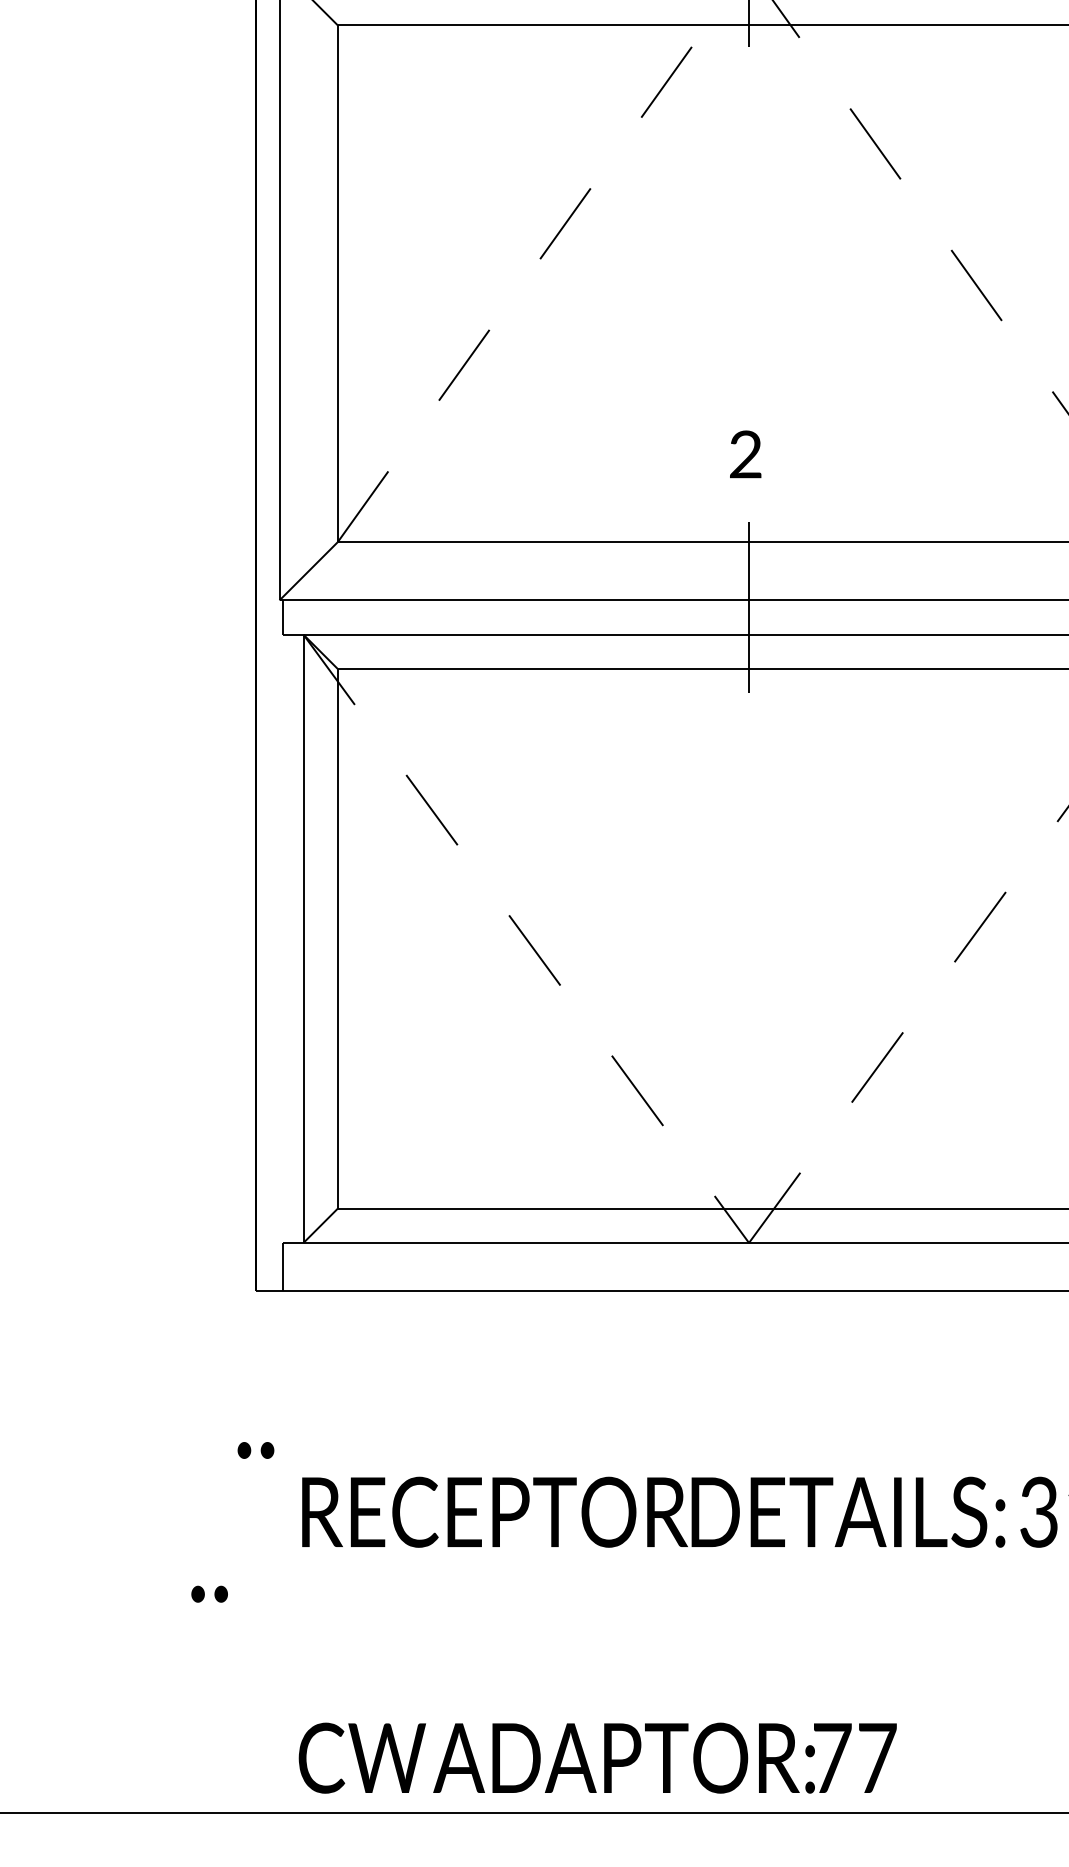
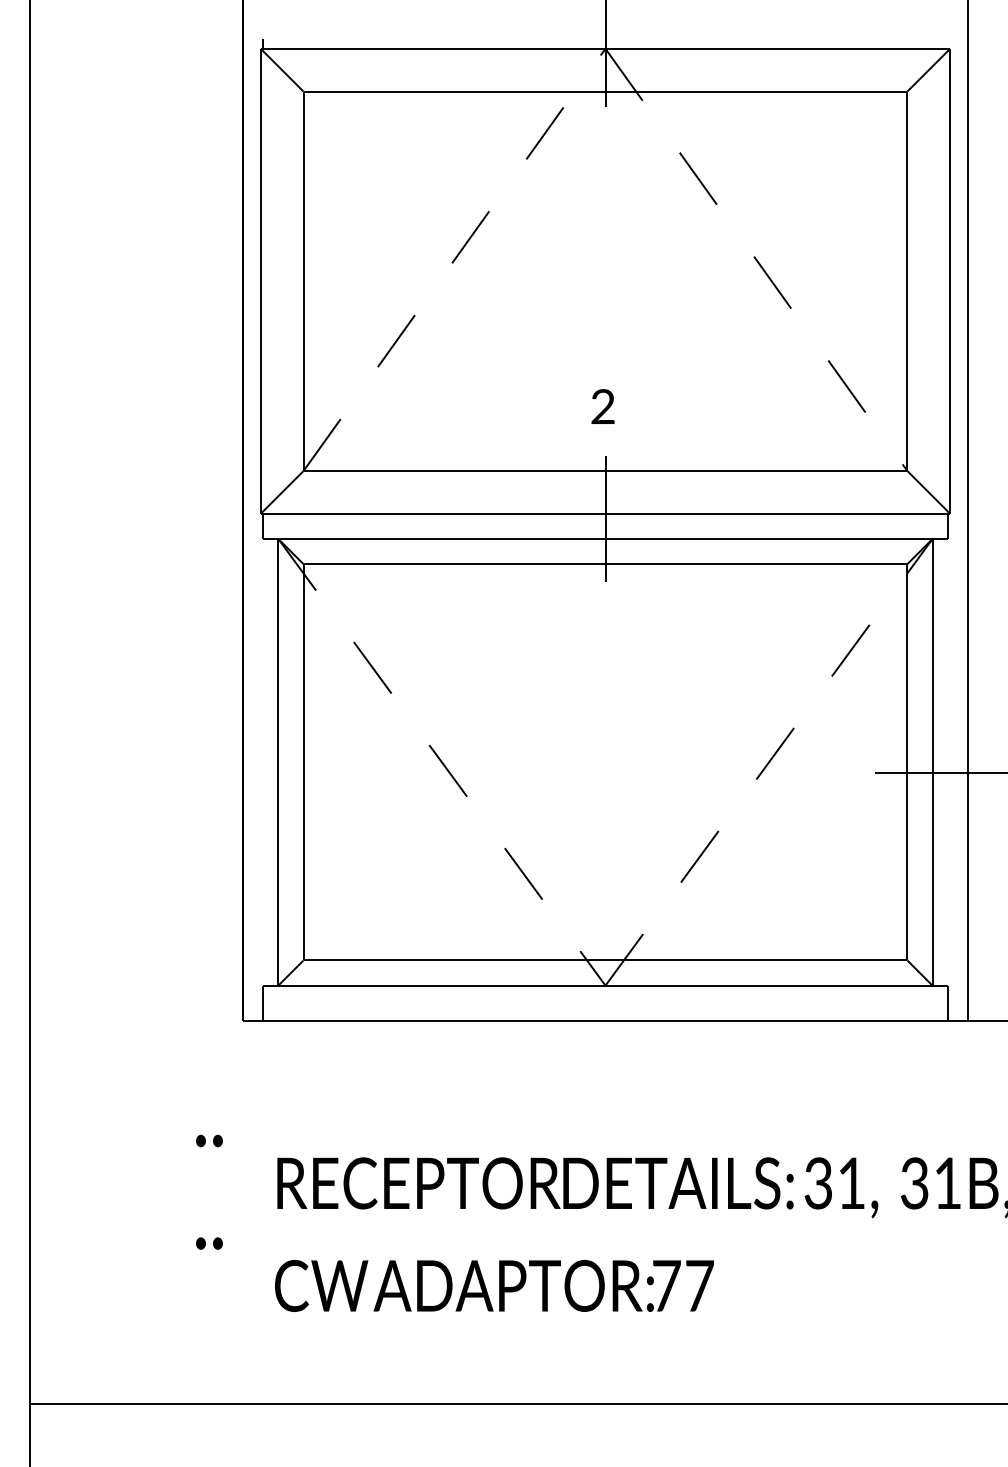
text: (256, 1449) -> (209, 1140), moved
text: (597, 1757) -> (494, 1285), moved

